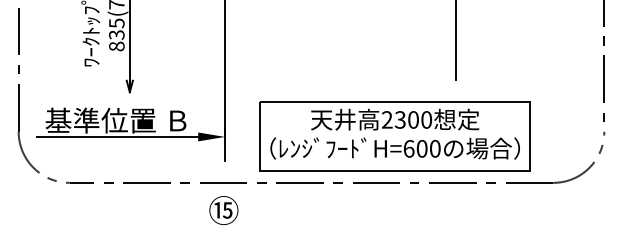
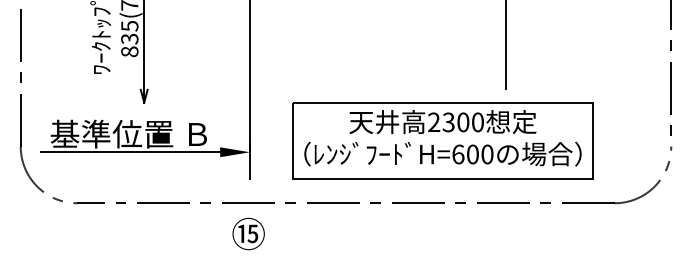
part: (394, 136) -> (442, 140), moved

